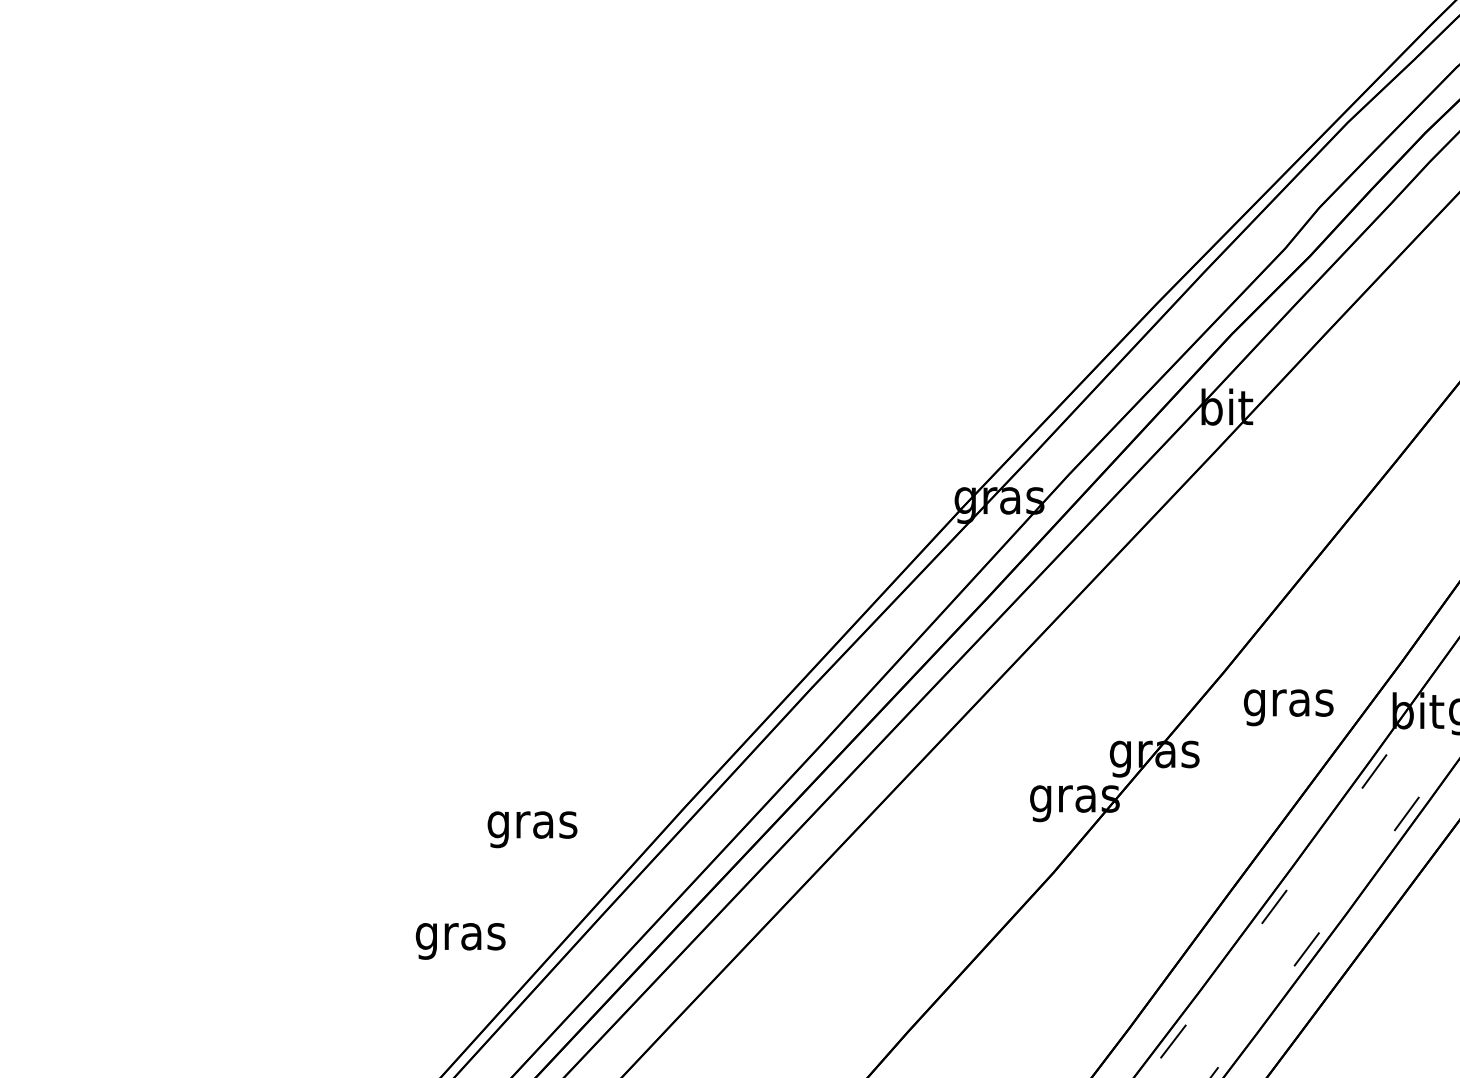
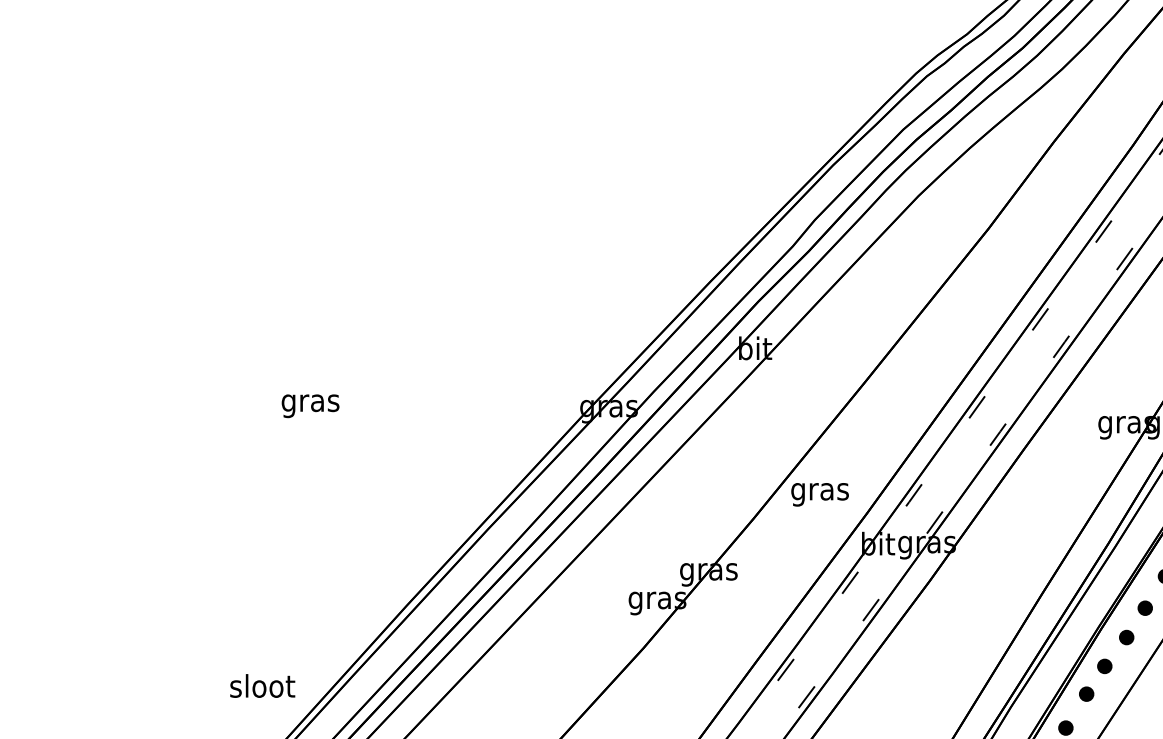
text: (1287, 707) -> (819, 494), moved
text: (532, 830) -> (310, 406), moved
text: (460, 935) -> (262, 688), gras -> sloot

